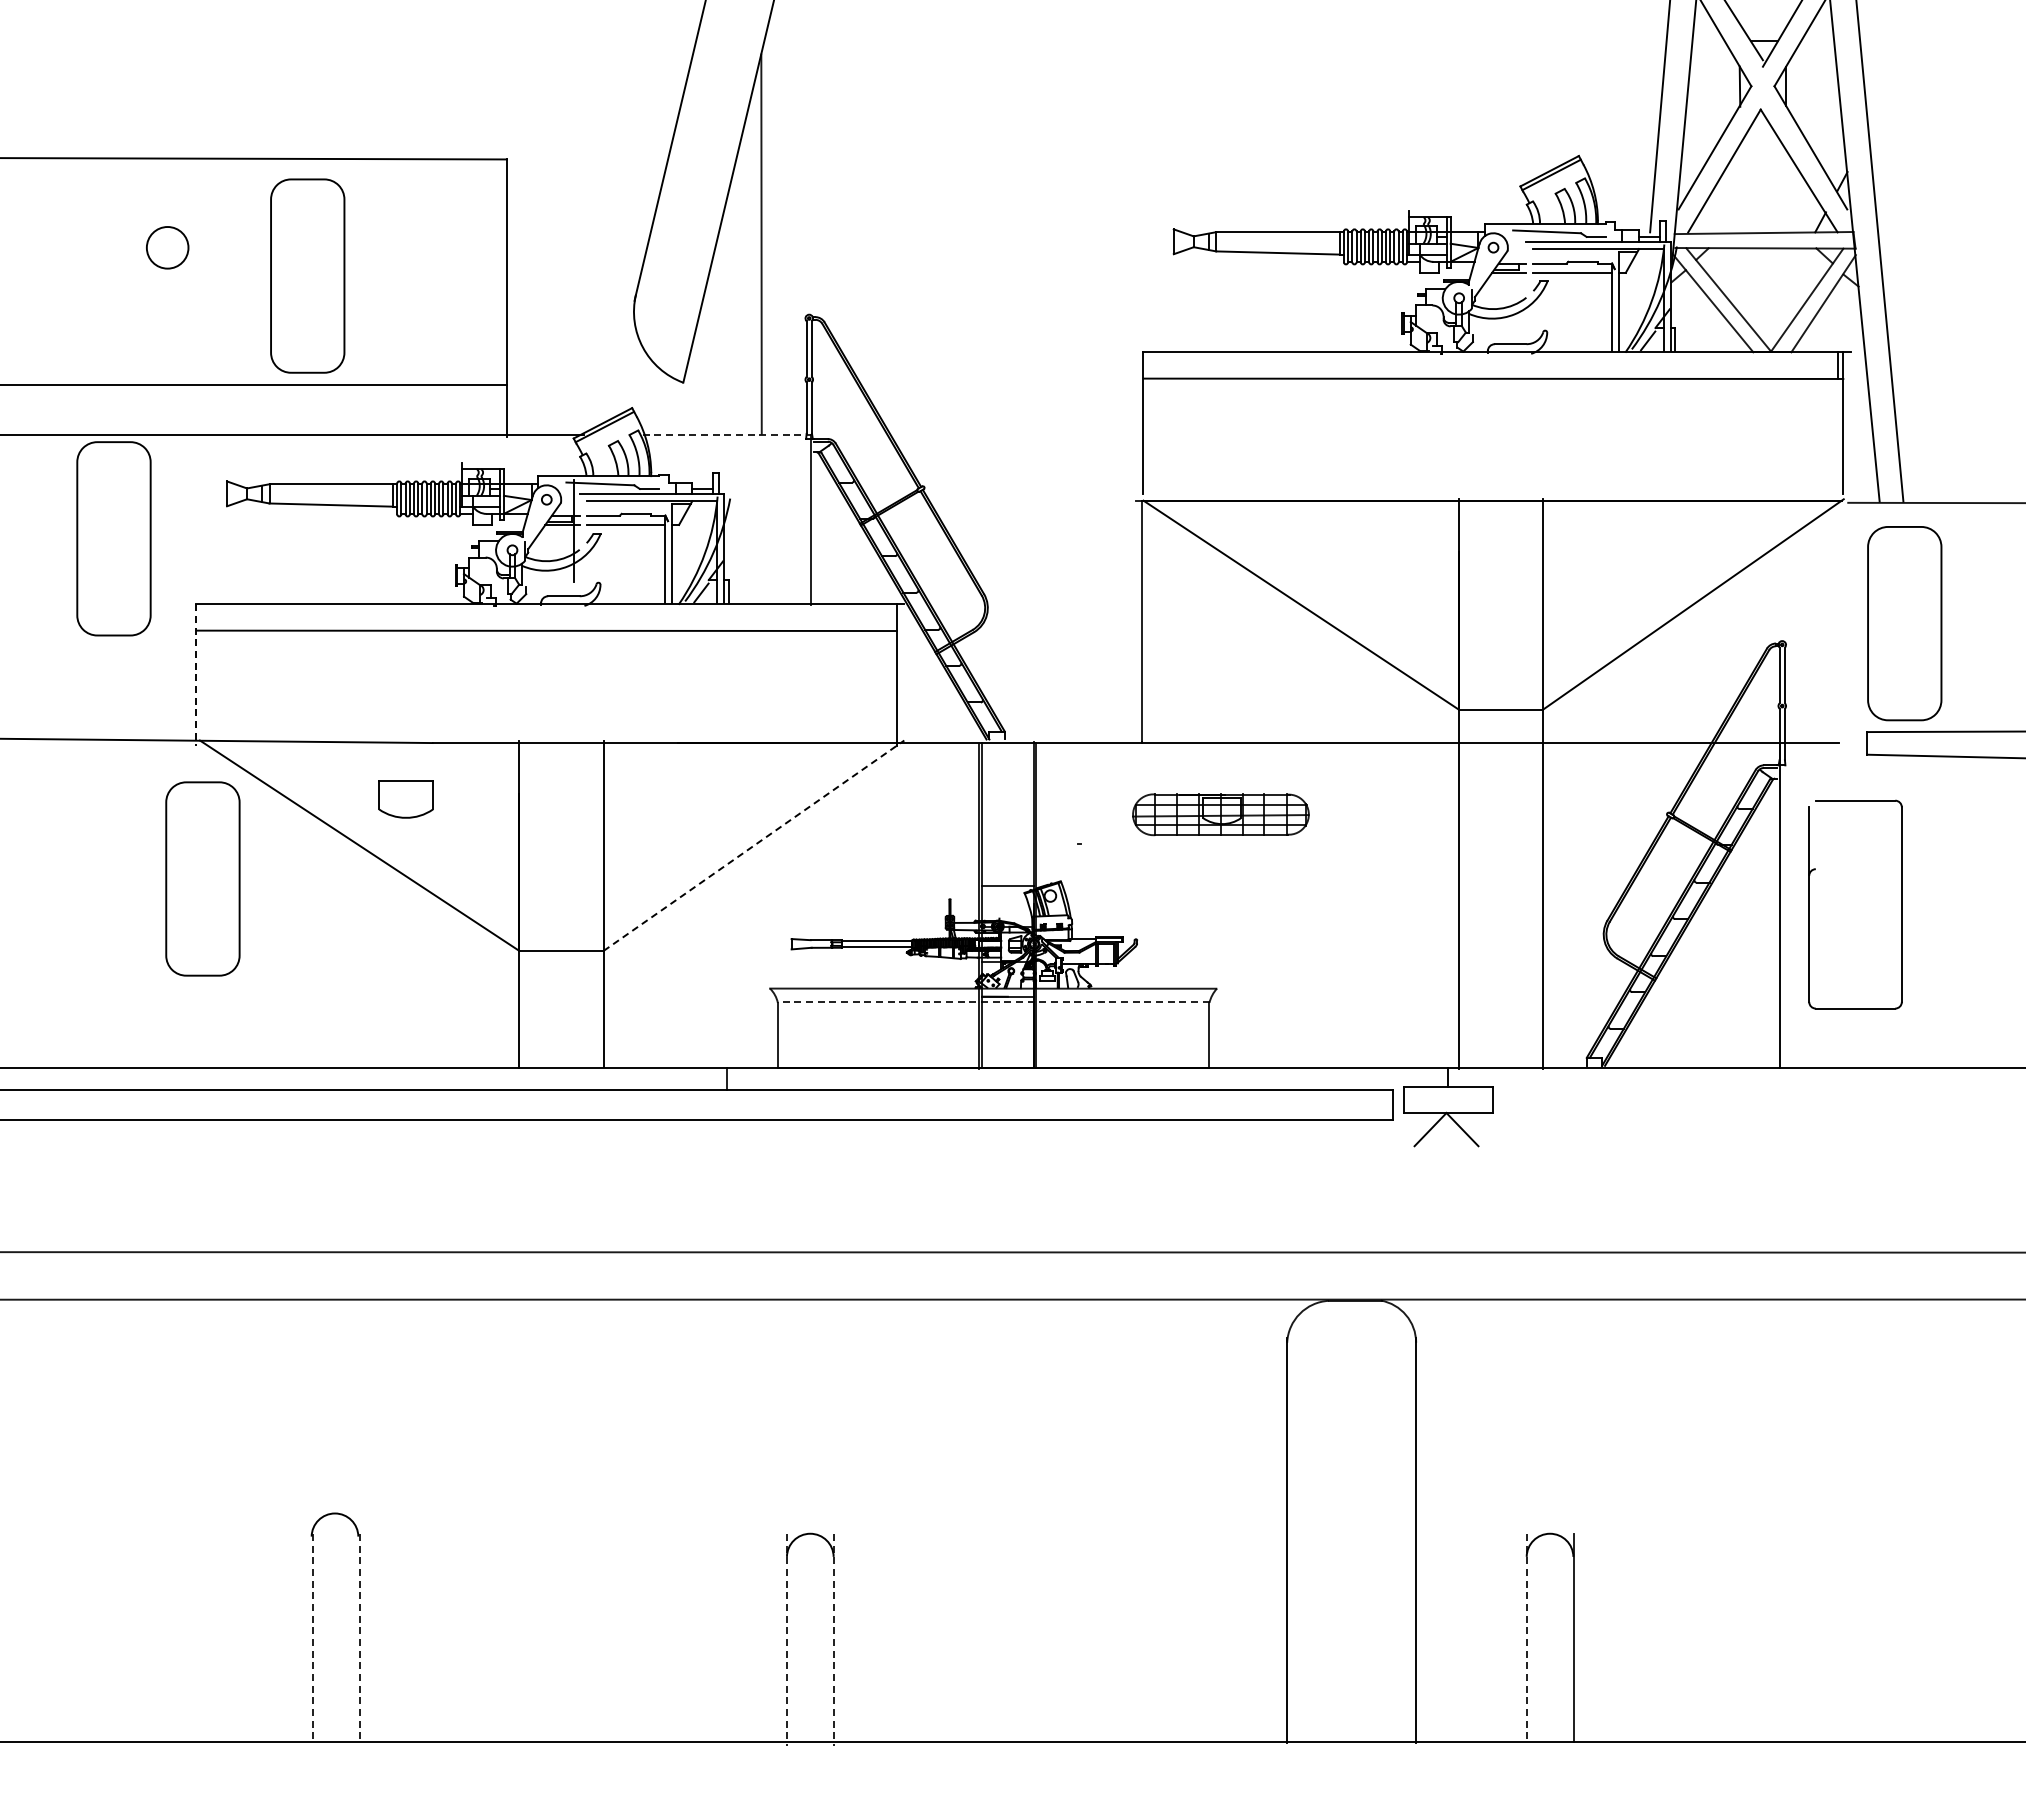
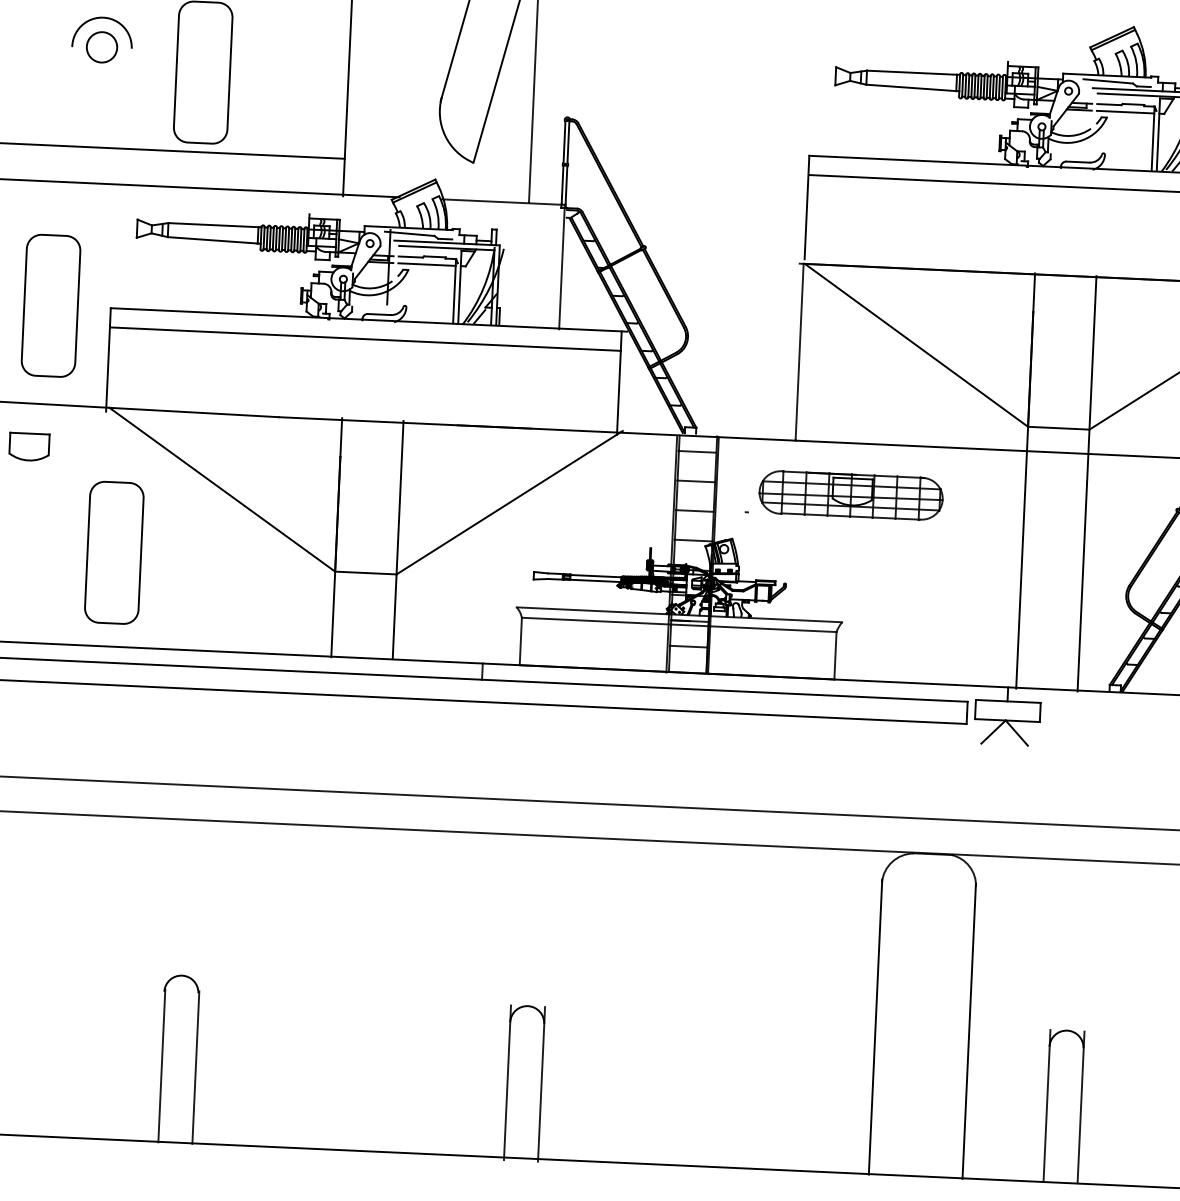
arc: (164, 208) -> (101, 18), added
line: (727, 434) -> (503, 202), dashed -> solid
part: (113, 538) -> (50, 305), moved
line: (195, 675) -> (108, 360), dashed -> solid
line: (1007, 764) -> (697, 451), added
part: (405, 799) -> (28, 447), moved
line: (1007, 805) -> (695, 481), added
part: (1220, 814) -> (850, 495), size x1.43
line: (753, 845) -> (509, 502), dashed -> solid
line: (1007, 845) -> (694, 510), added
part: (202, 878) -> (114, 552), moved
line: (994, 1002) -> (679, 624), dashed -> solid
line: (1007, 1031) -> (688, 646), added
line: (312, 1638) -> (161, 1066), dashed -> solid
line: (359, 1638) -> (195, 1067), dashed -> solid
line: (1526, 1638) -> (1046, 1106), dashed -> solid
line: (787, 1640) -> (507, 1083), dashed -> solid
line: (833, 1640) -> (541, 1084), dashed -> solid

